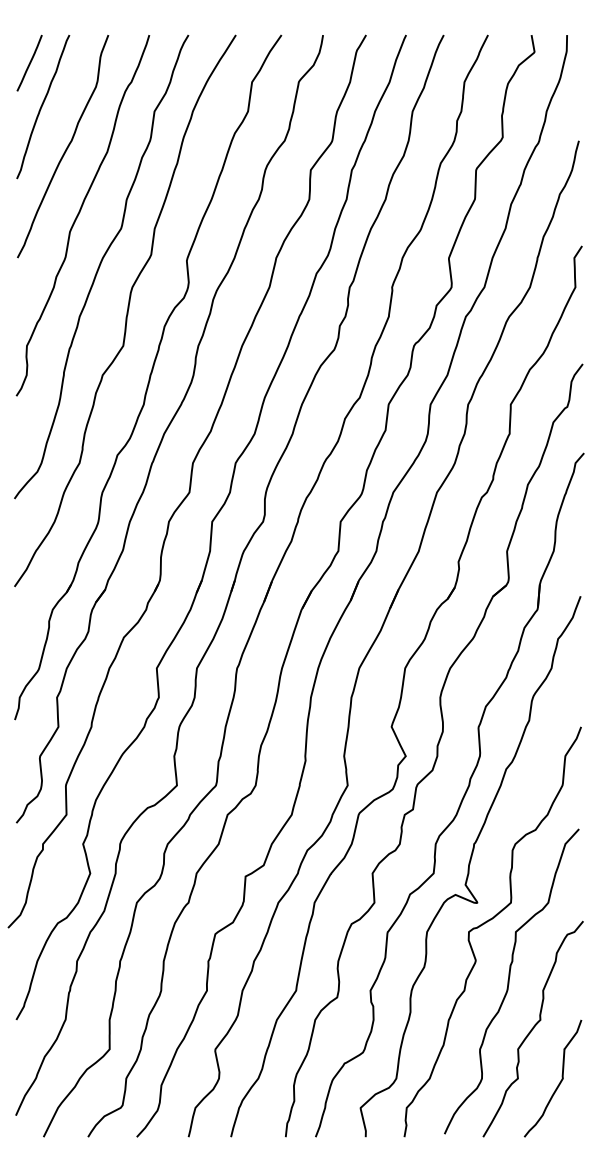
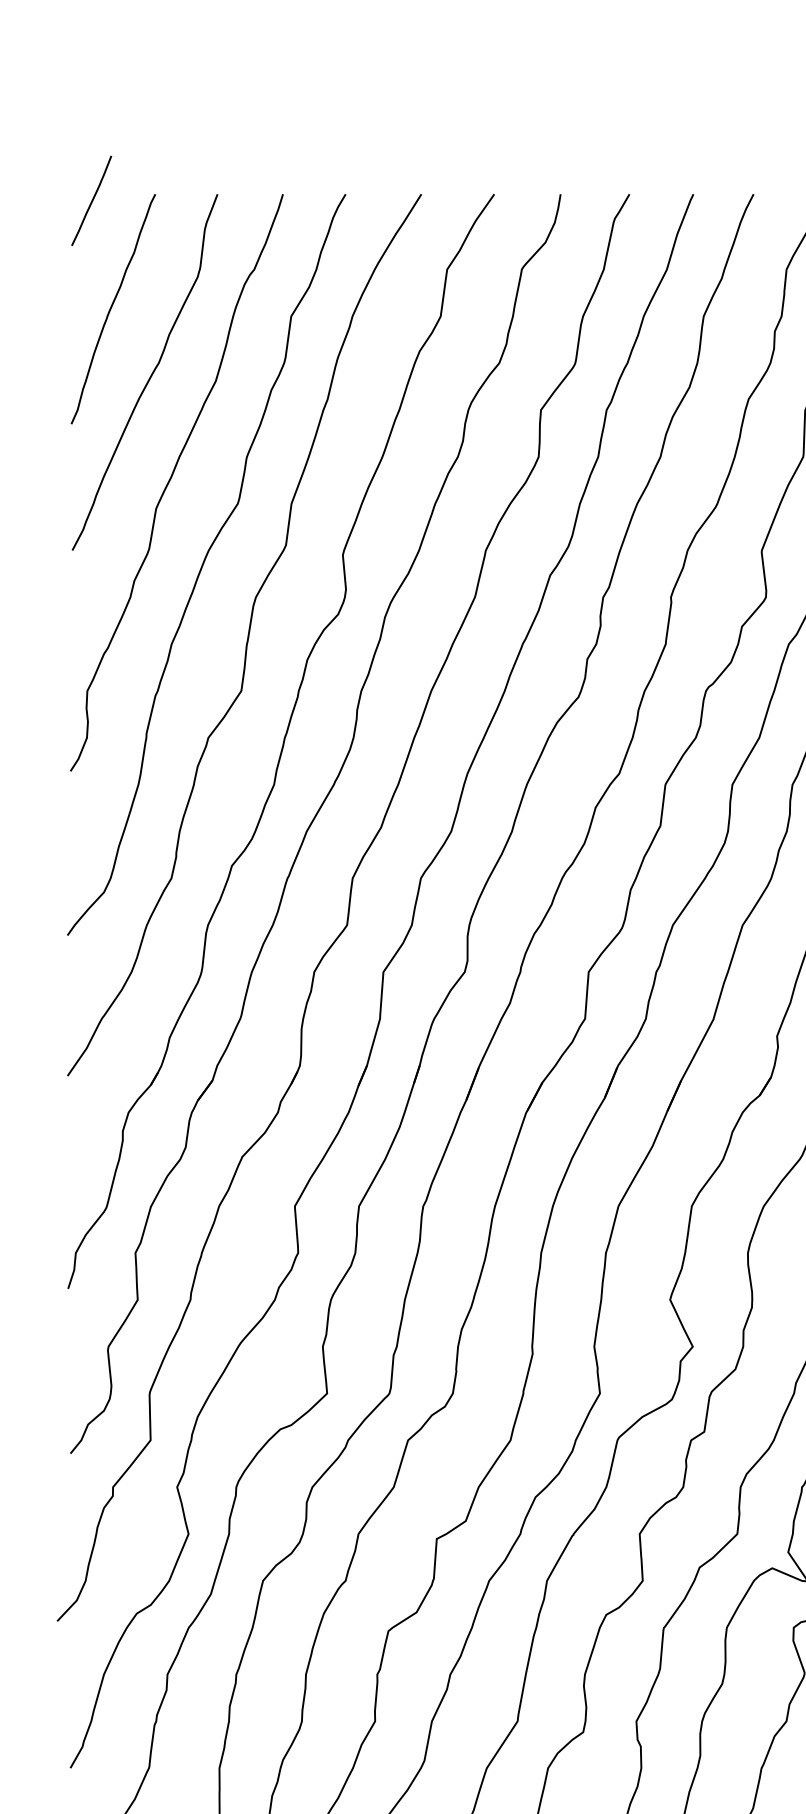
line: (29, 62) -> (91, 199), moved

